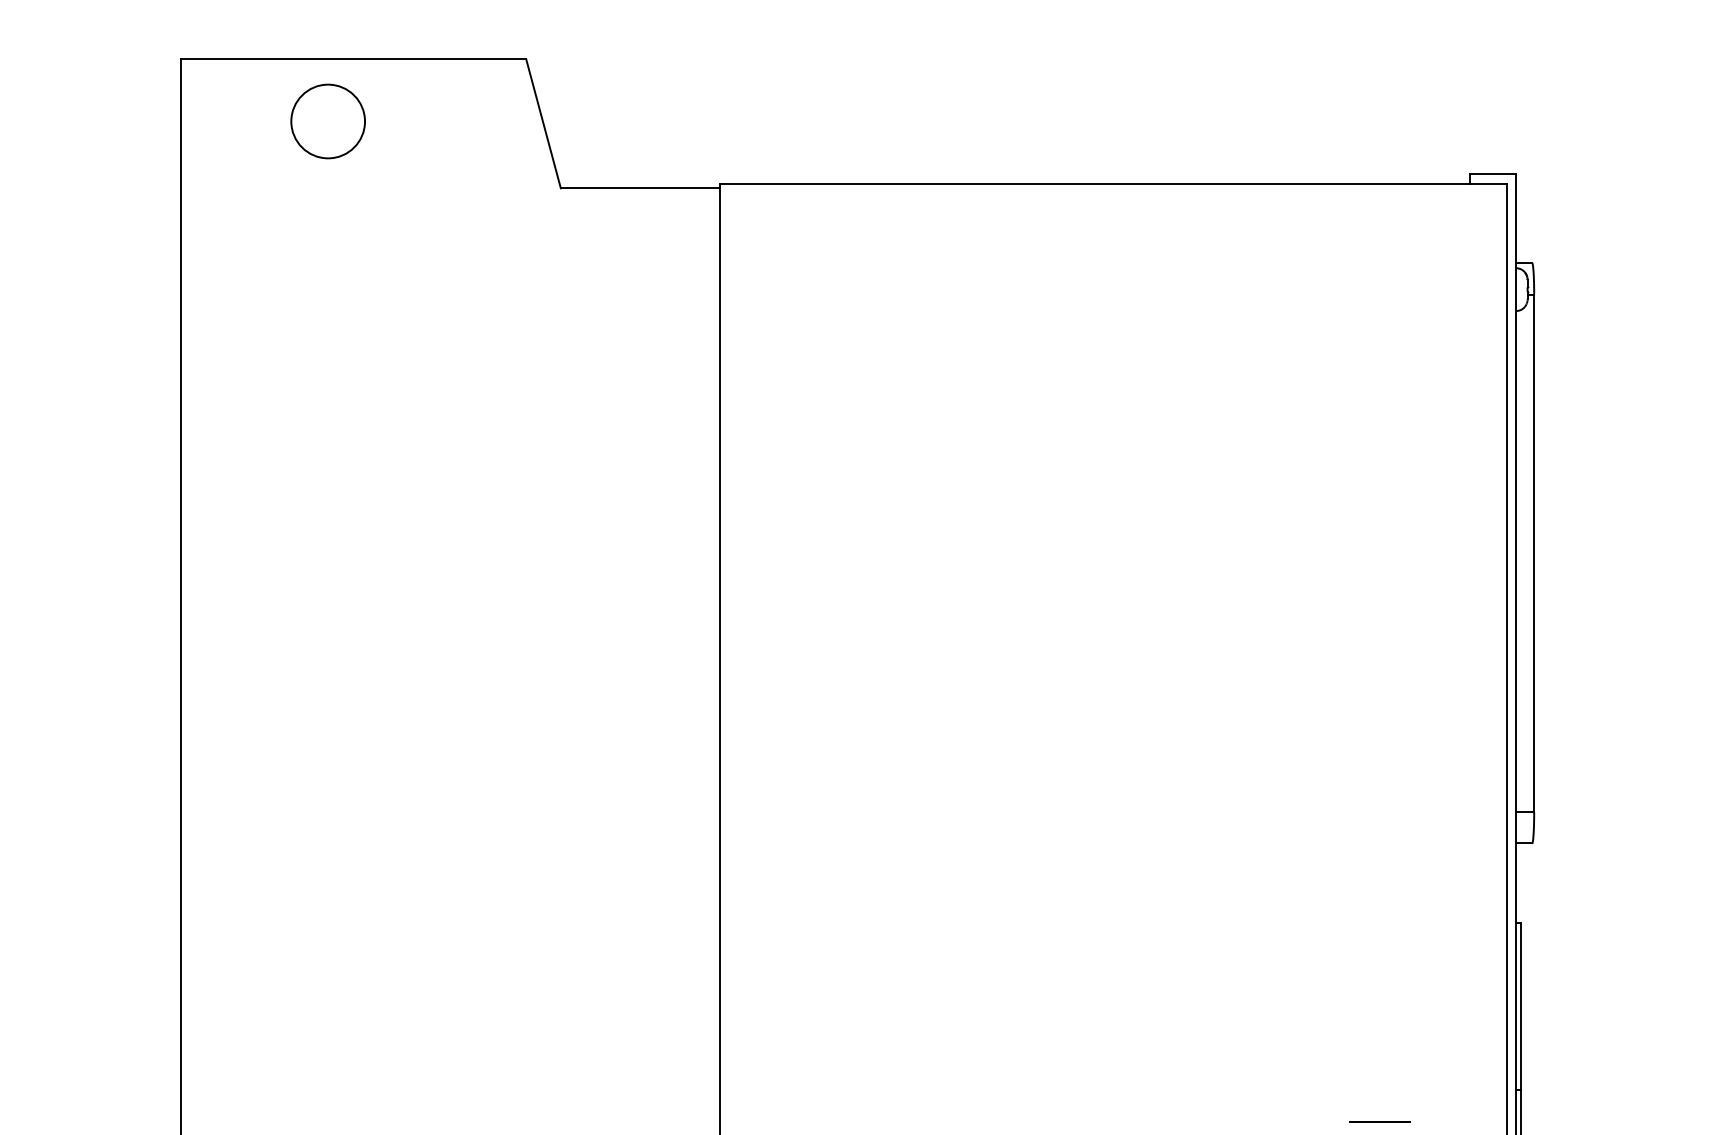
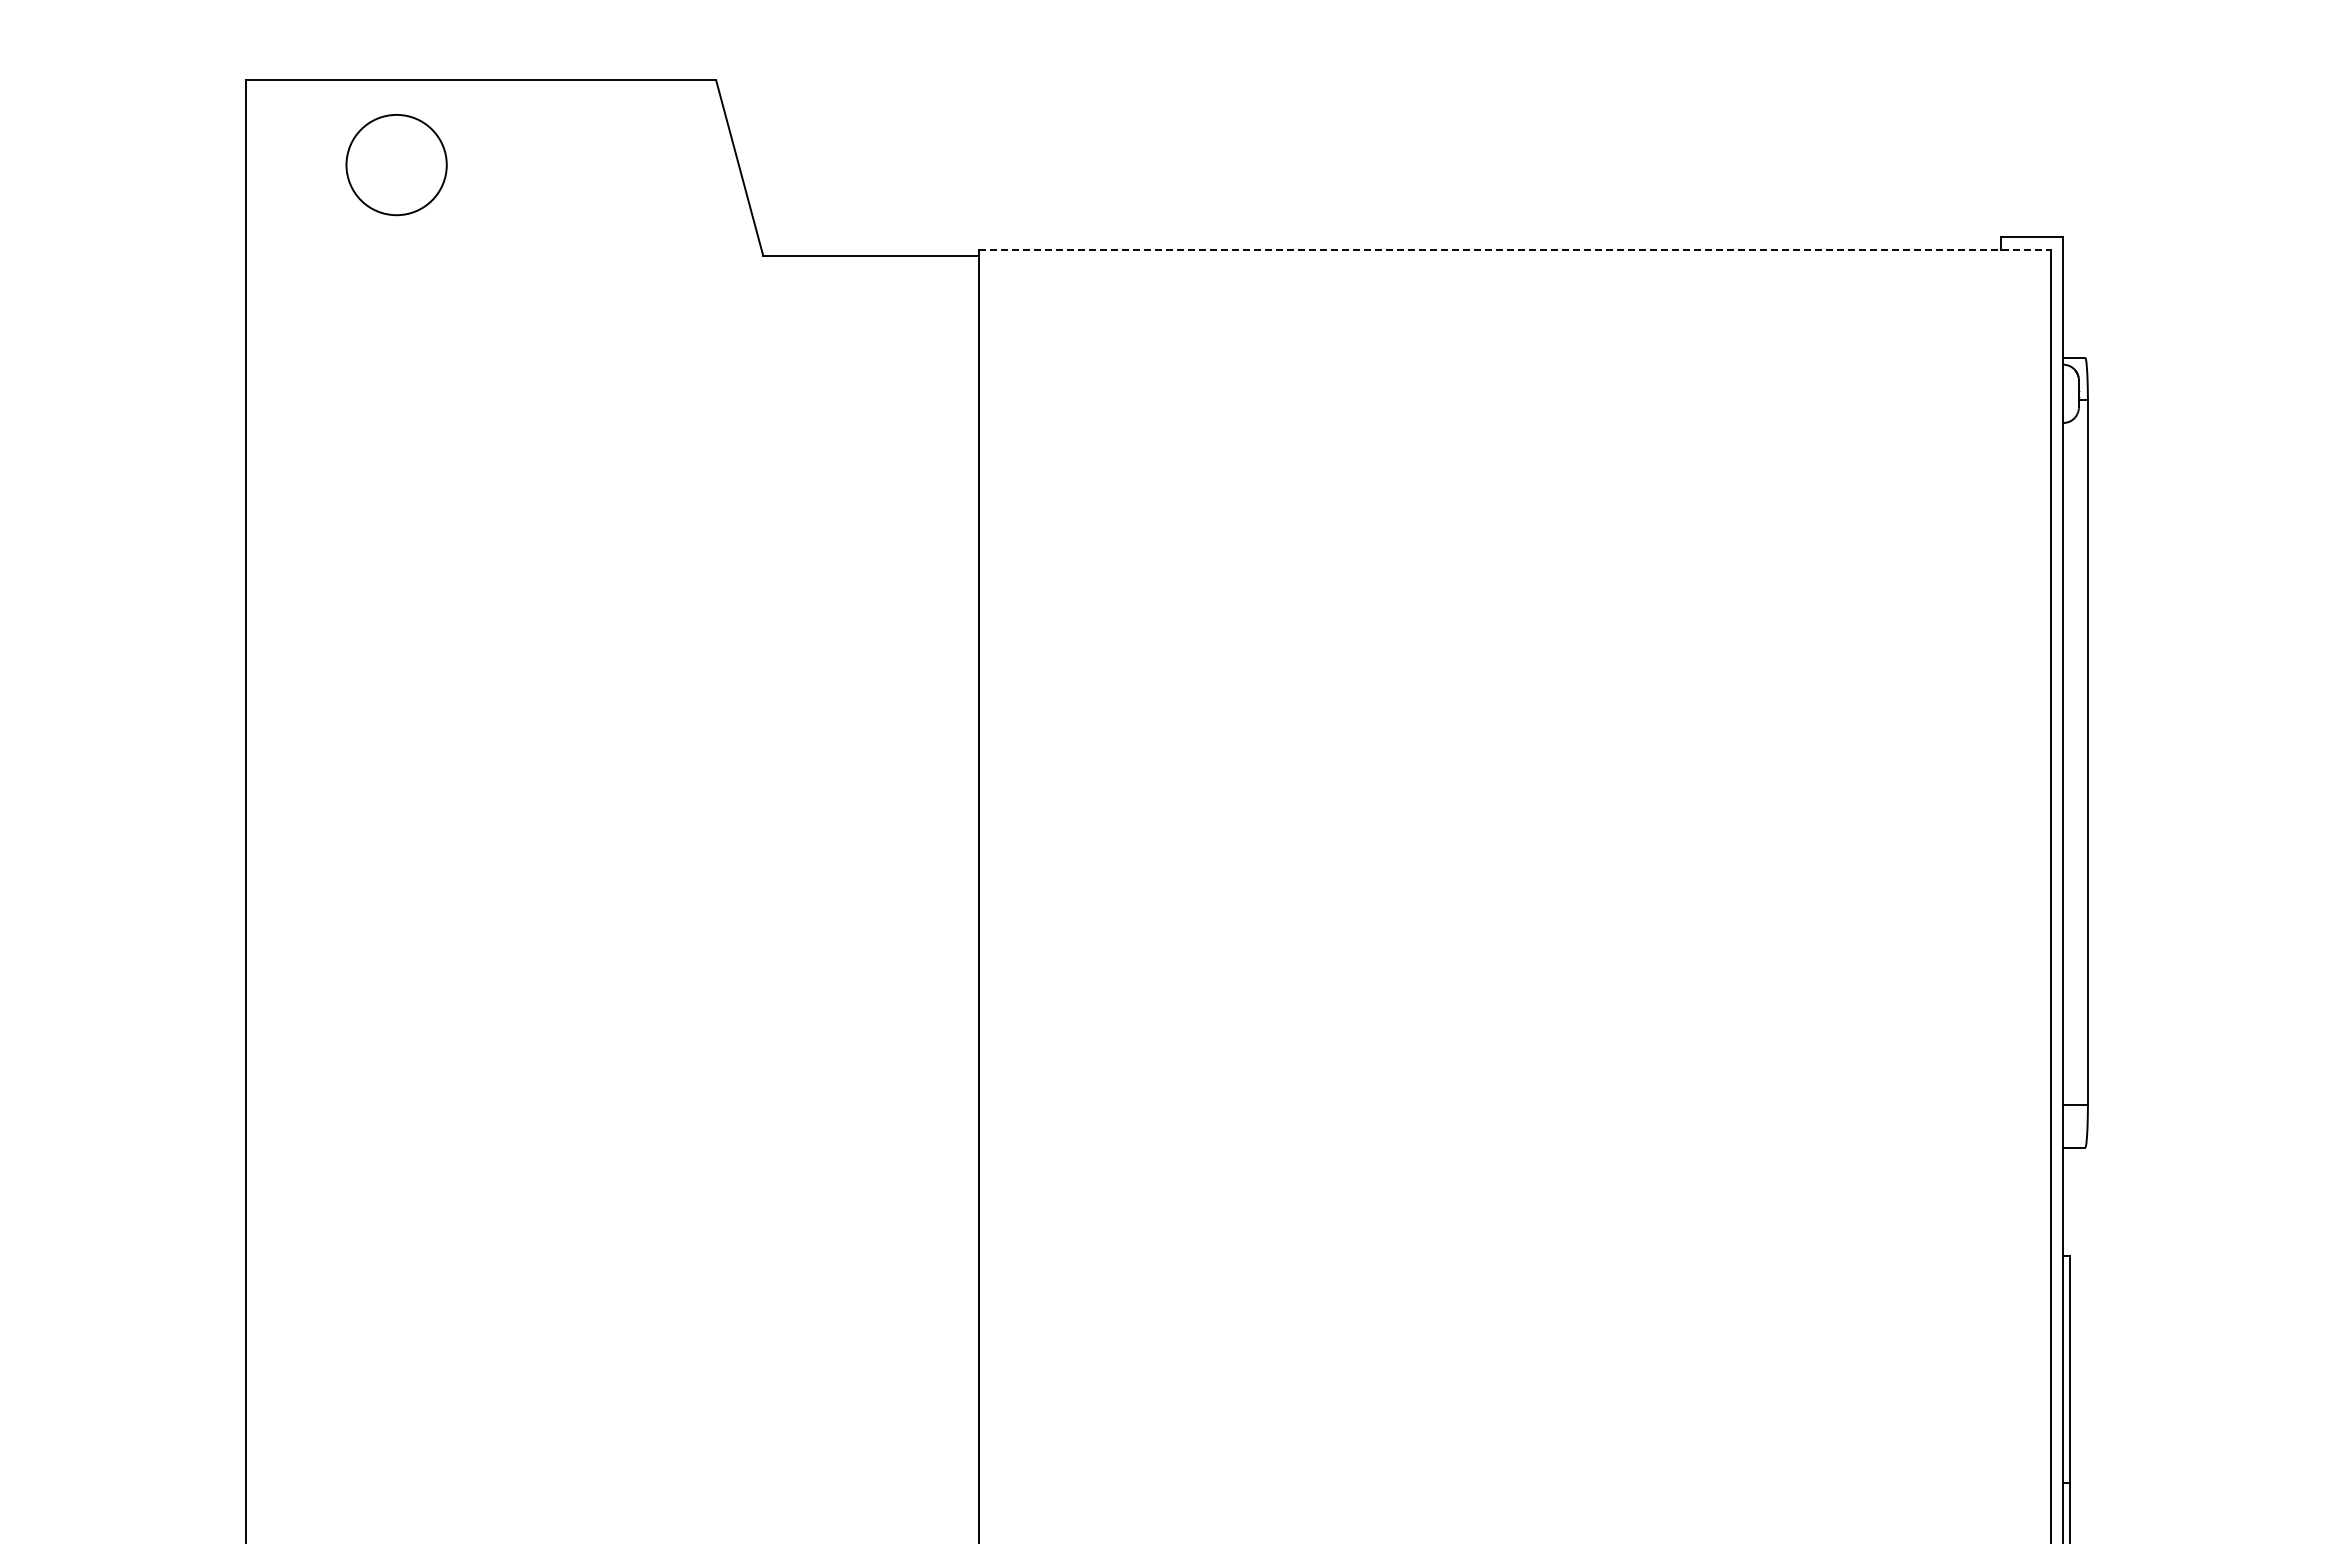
circle: (328, 121) -> (396, 165), moved
line: (1113, 183) -> (1515, 249), solid -> dashed
line: (1379, 1121) -> (1877, 1526), removed

